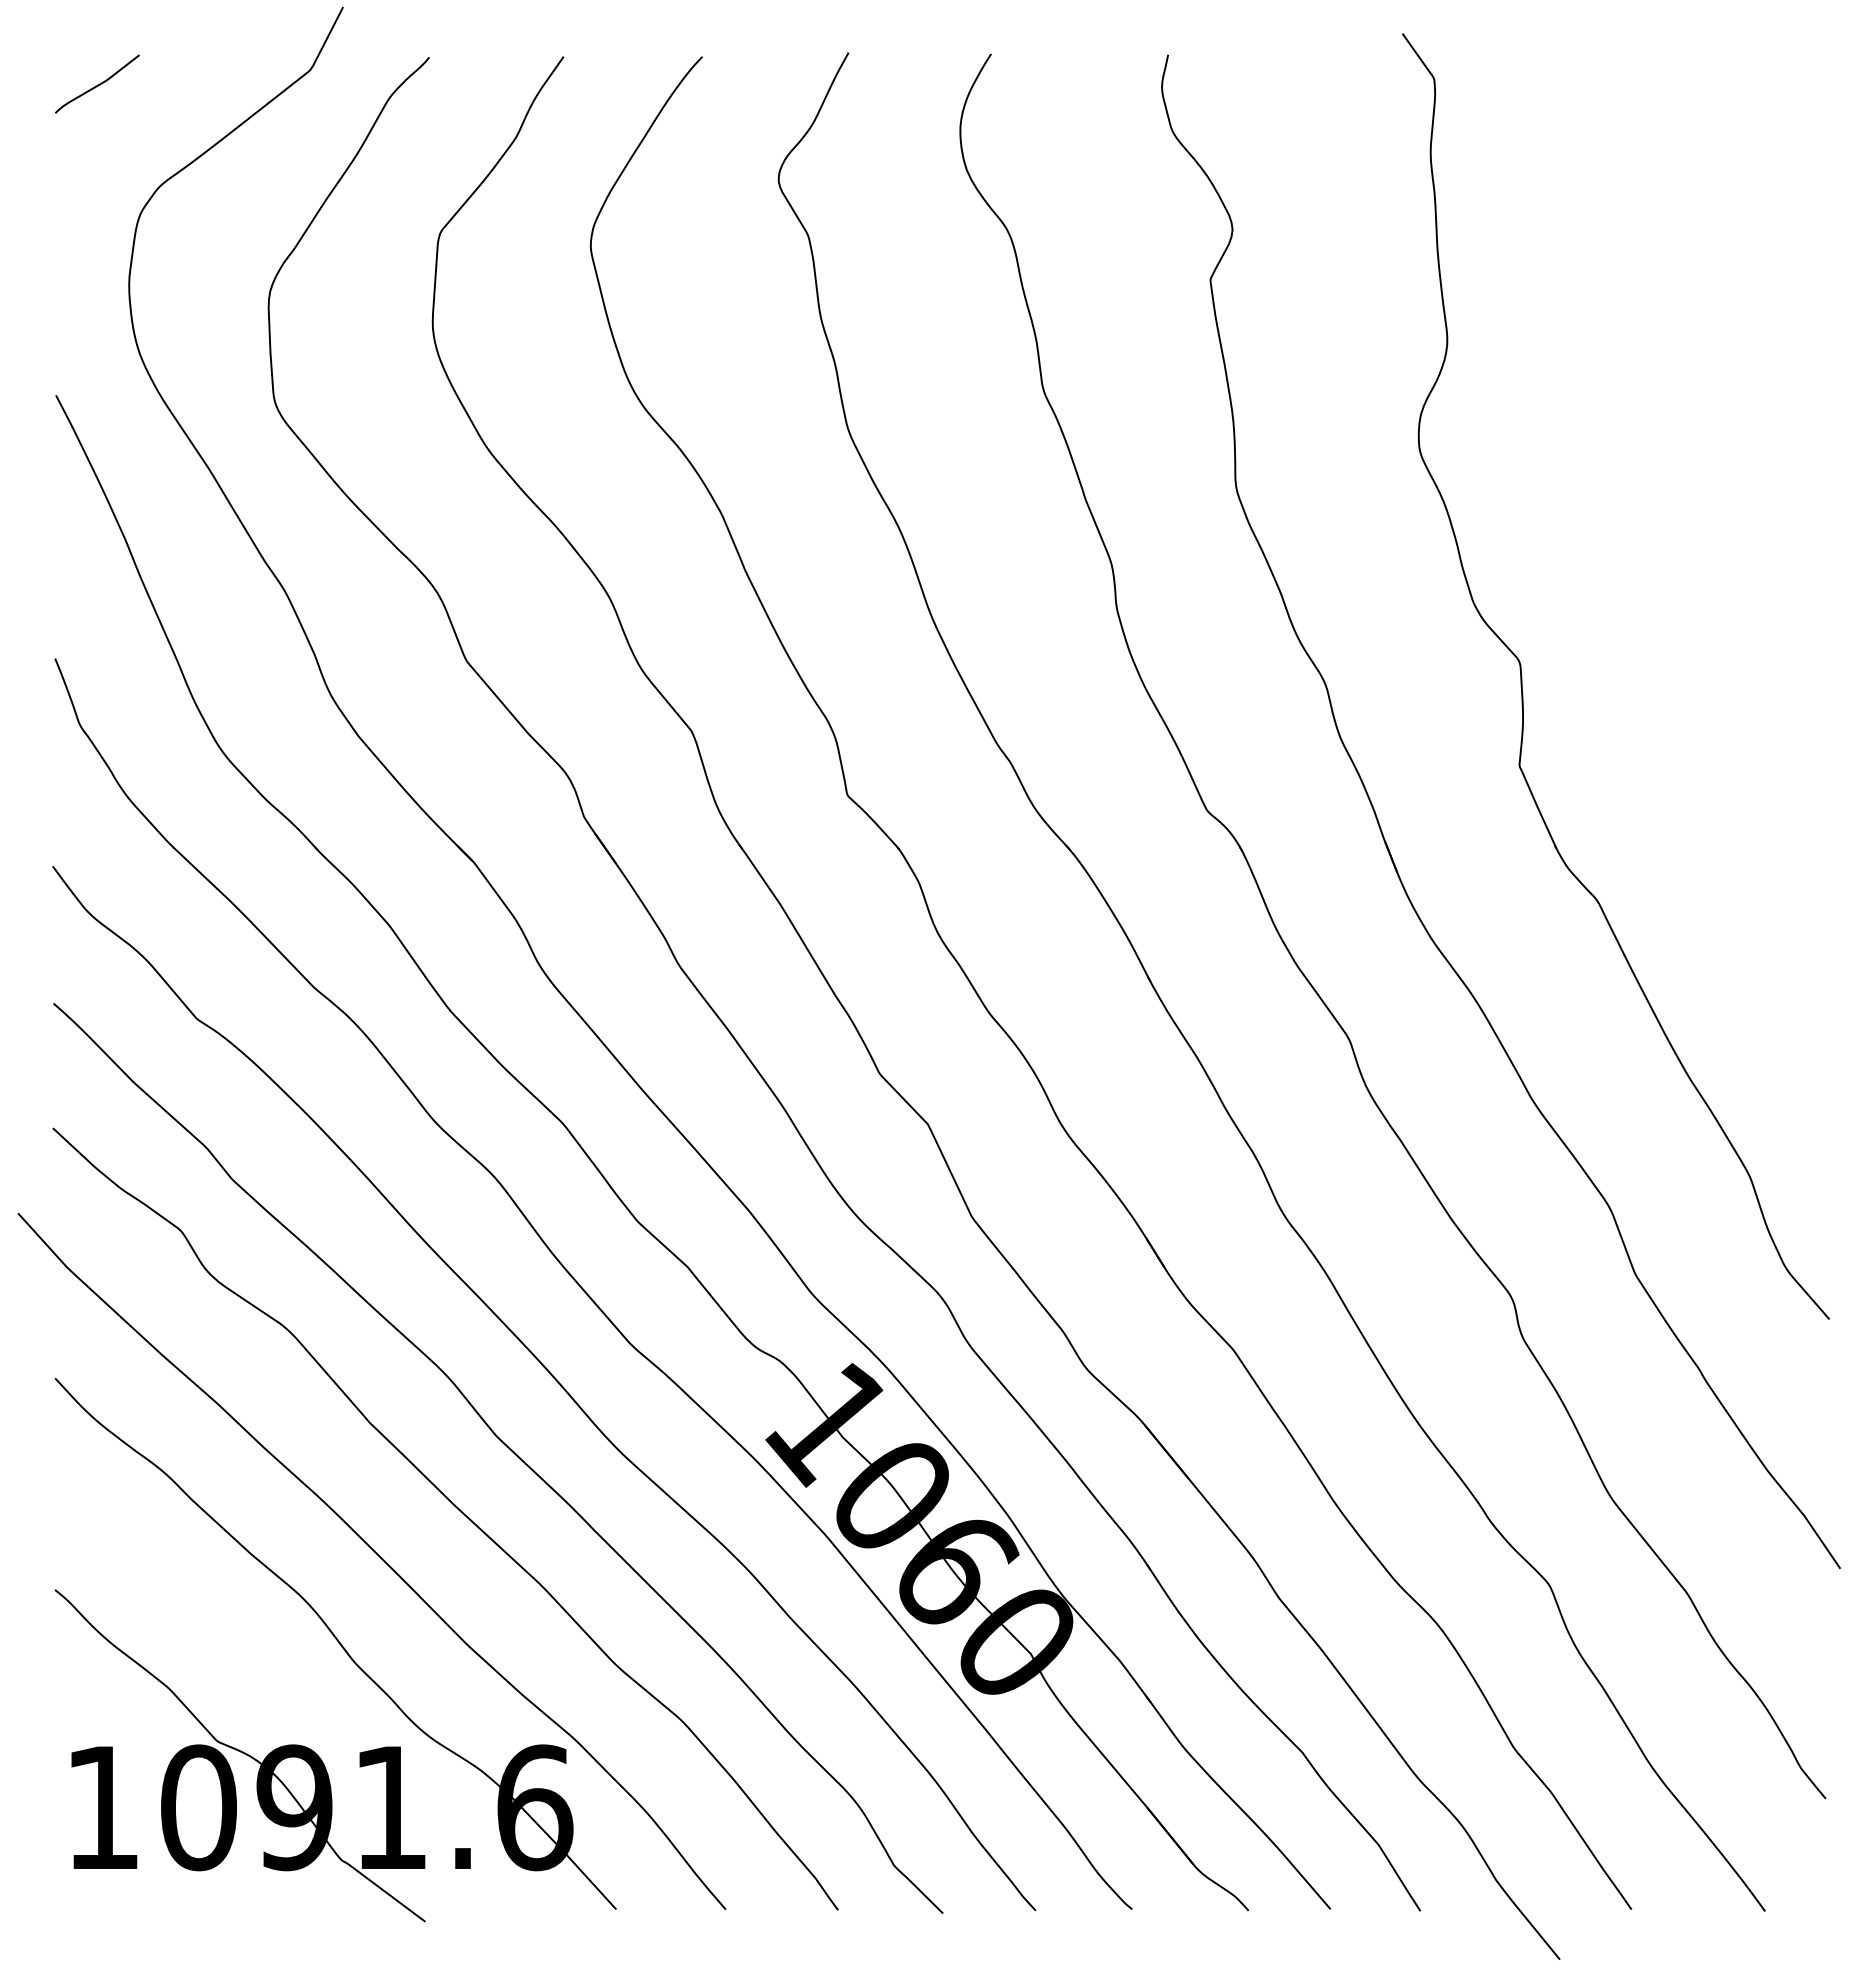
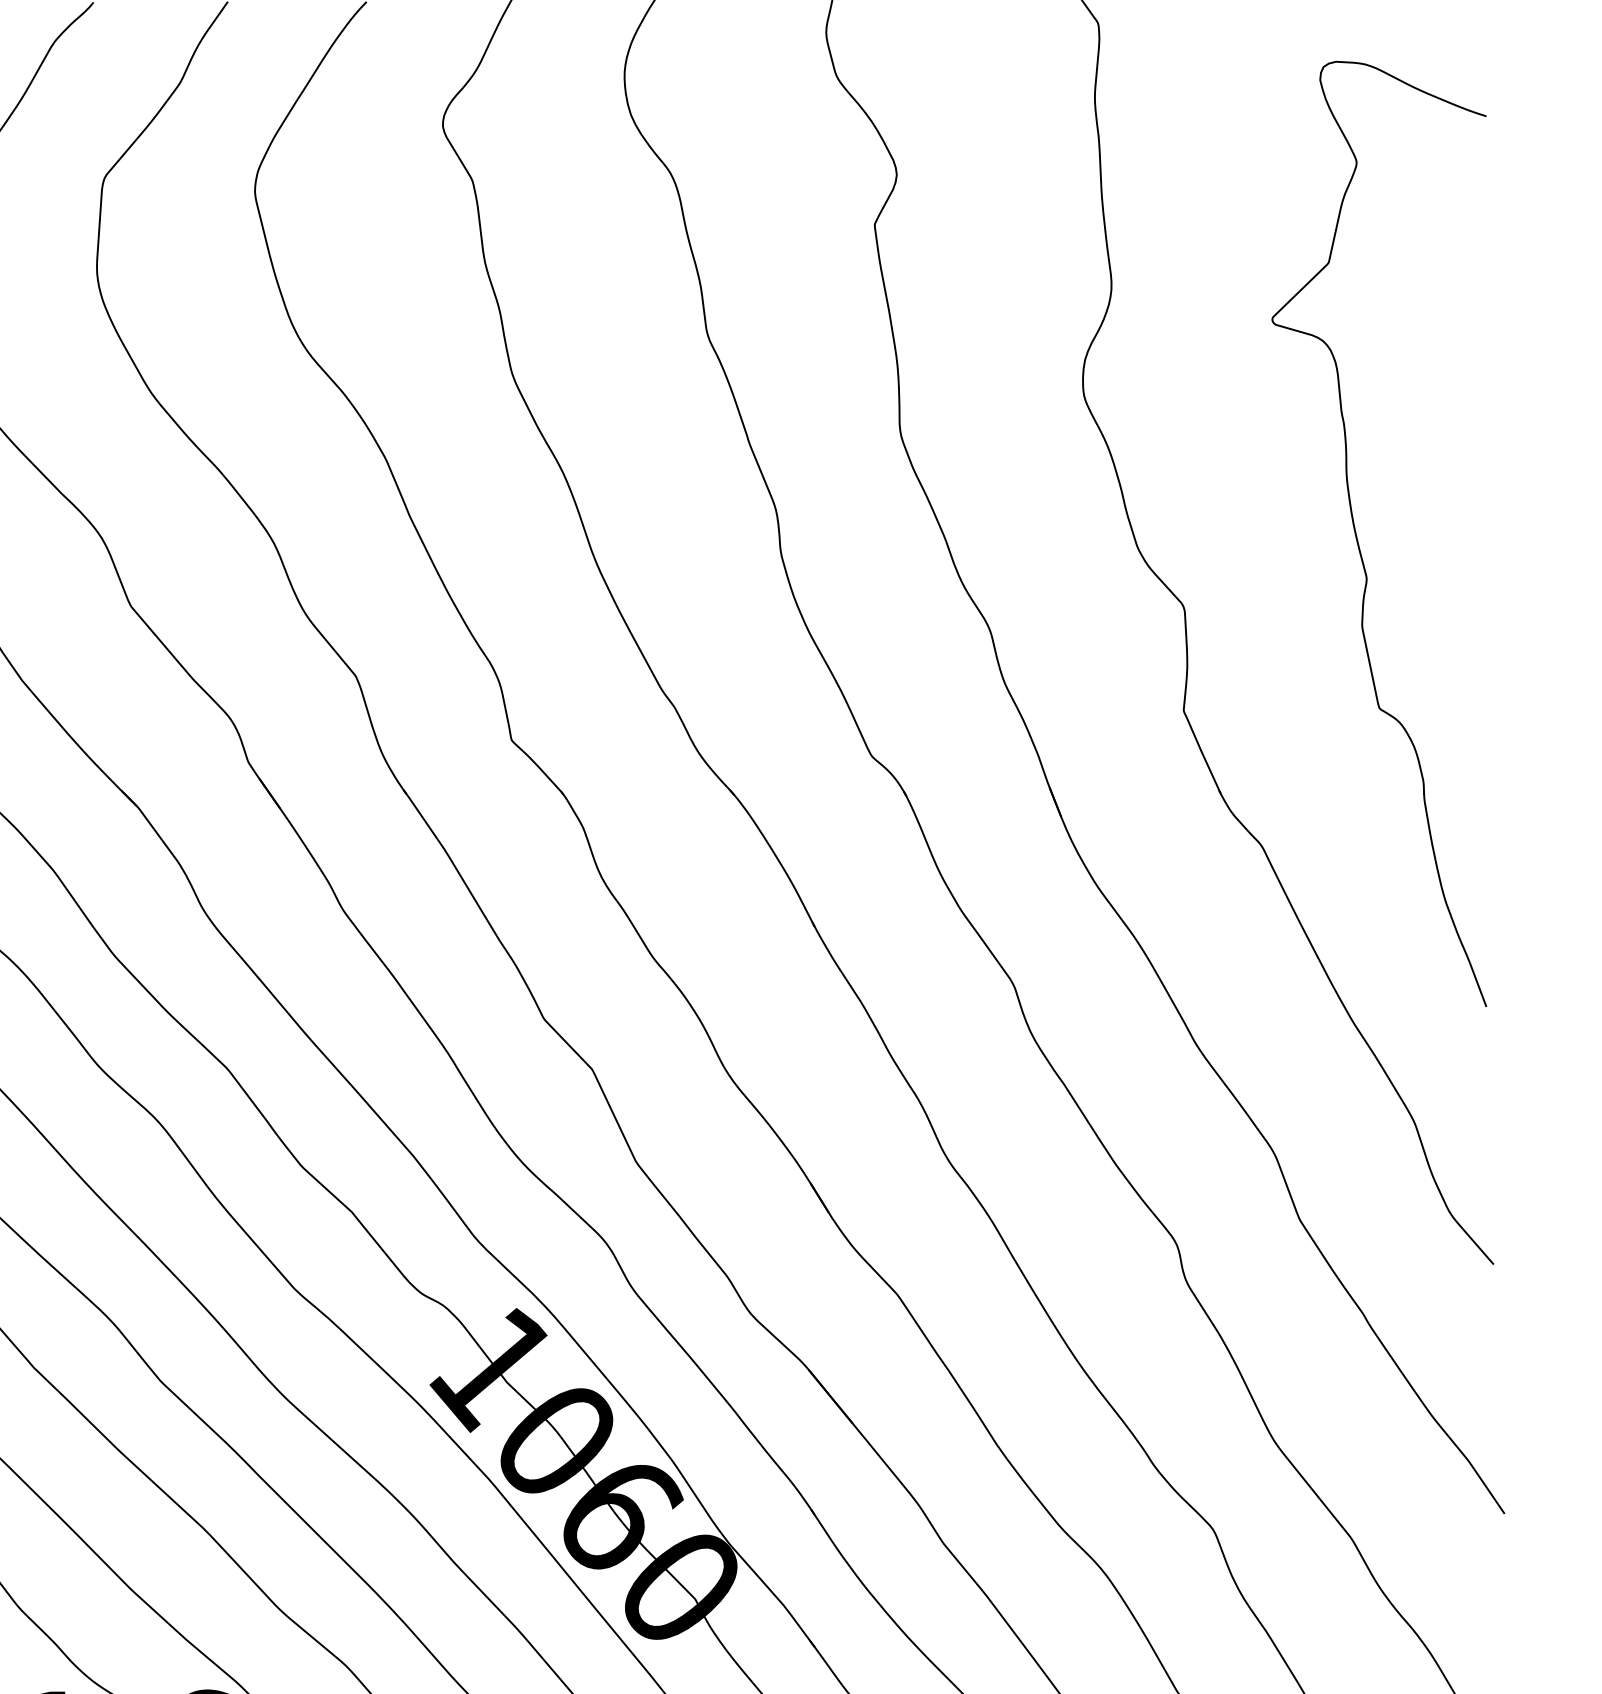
part: (1693, 592) -> (1357, 537), added

